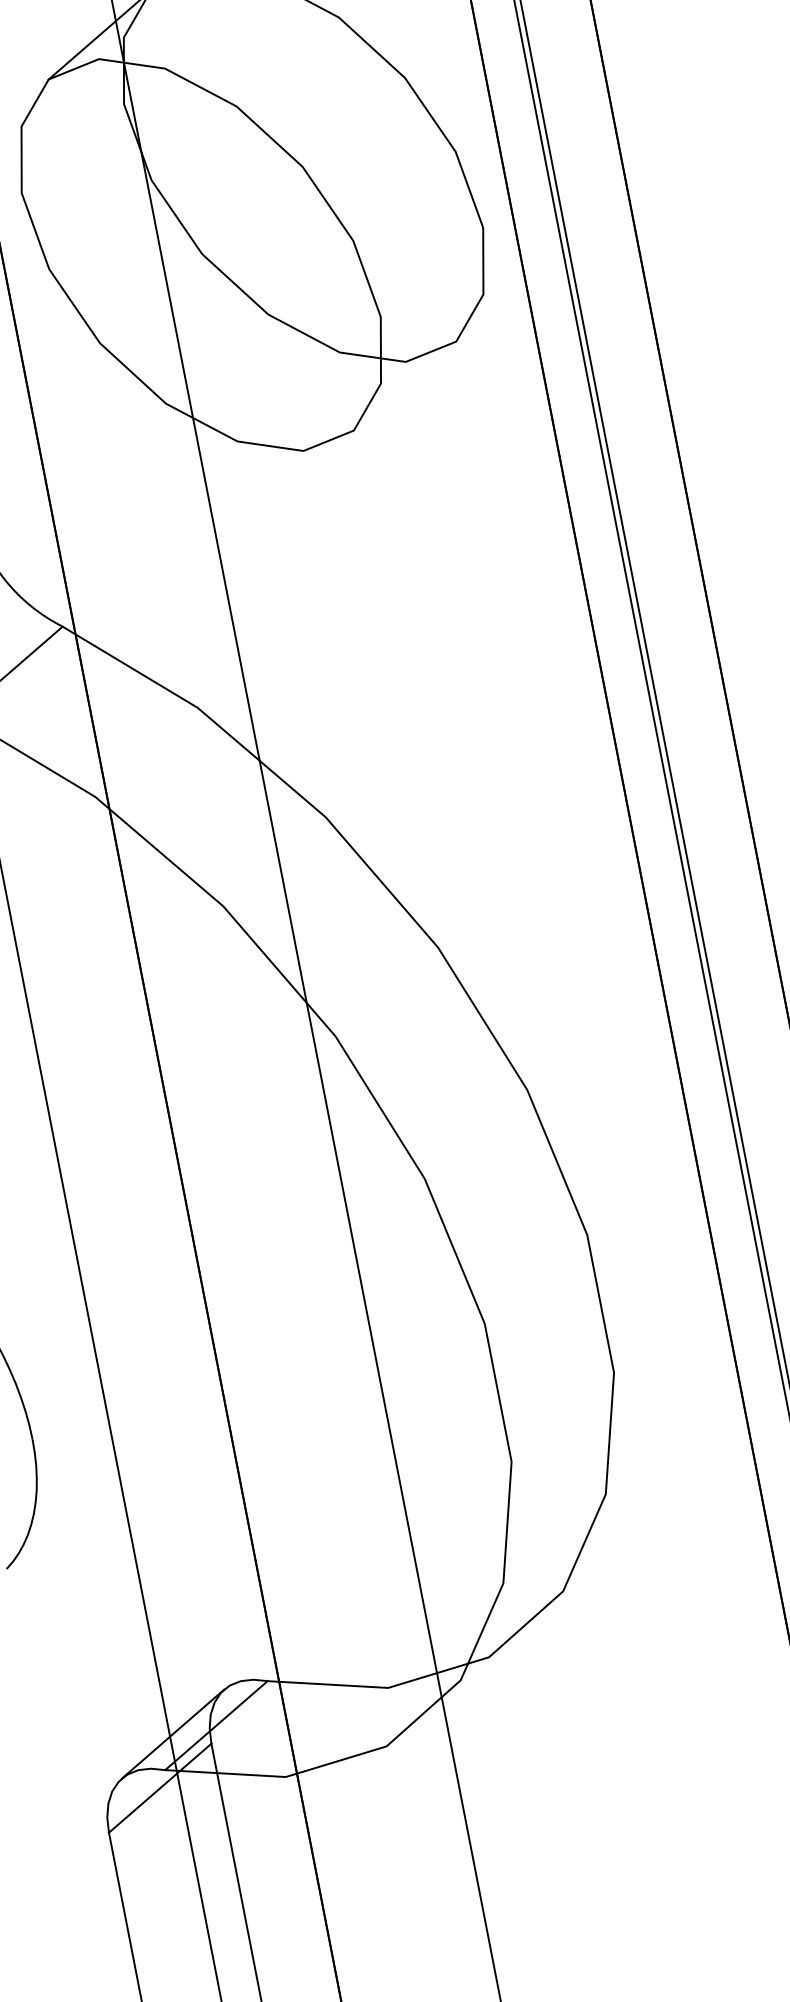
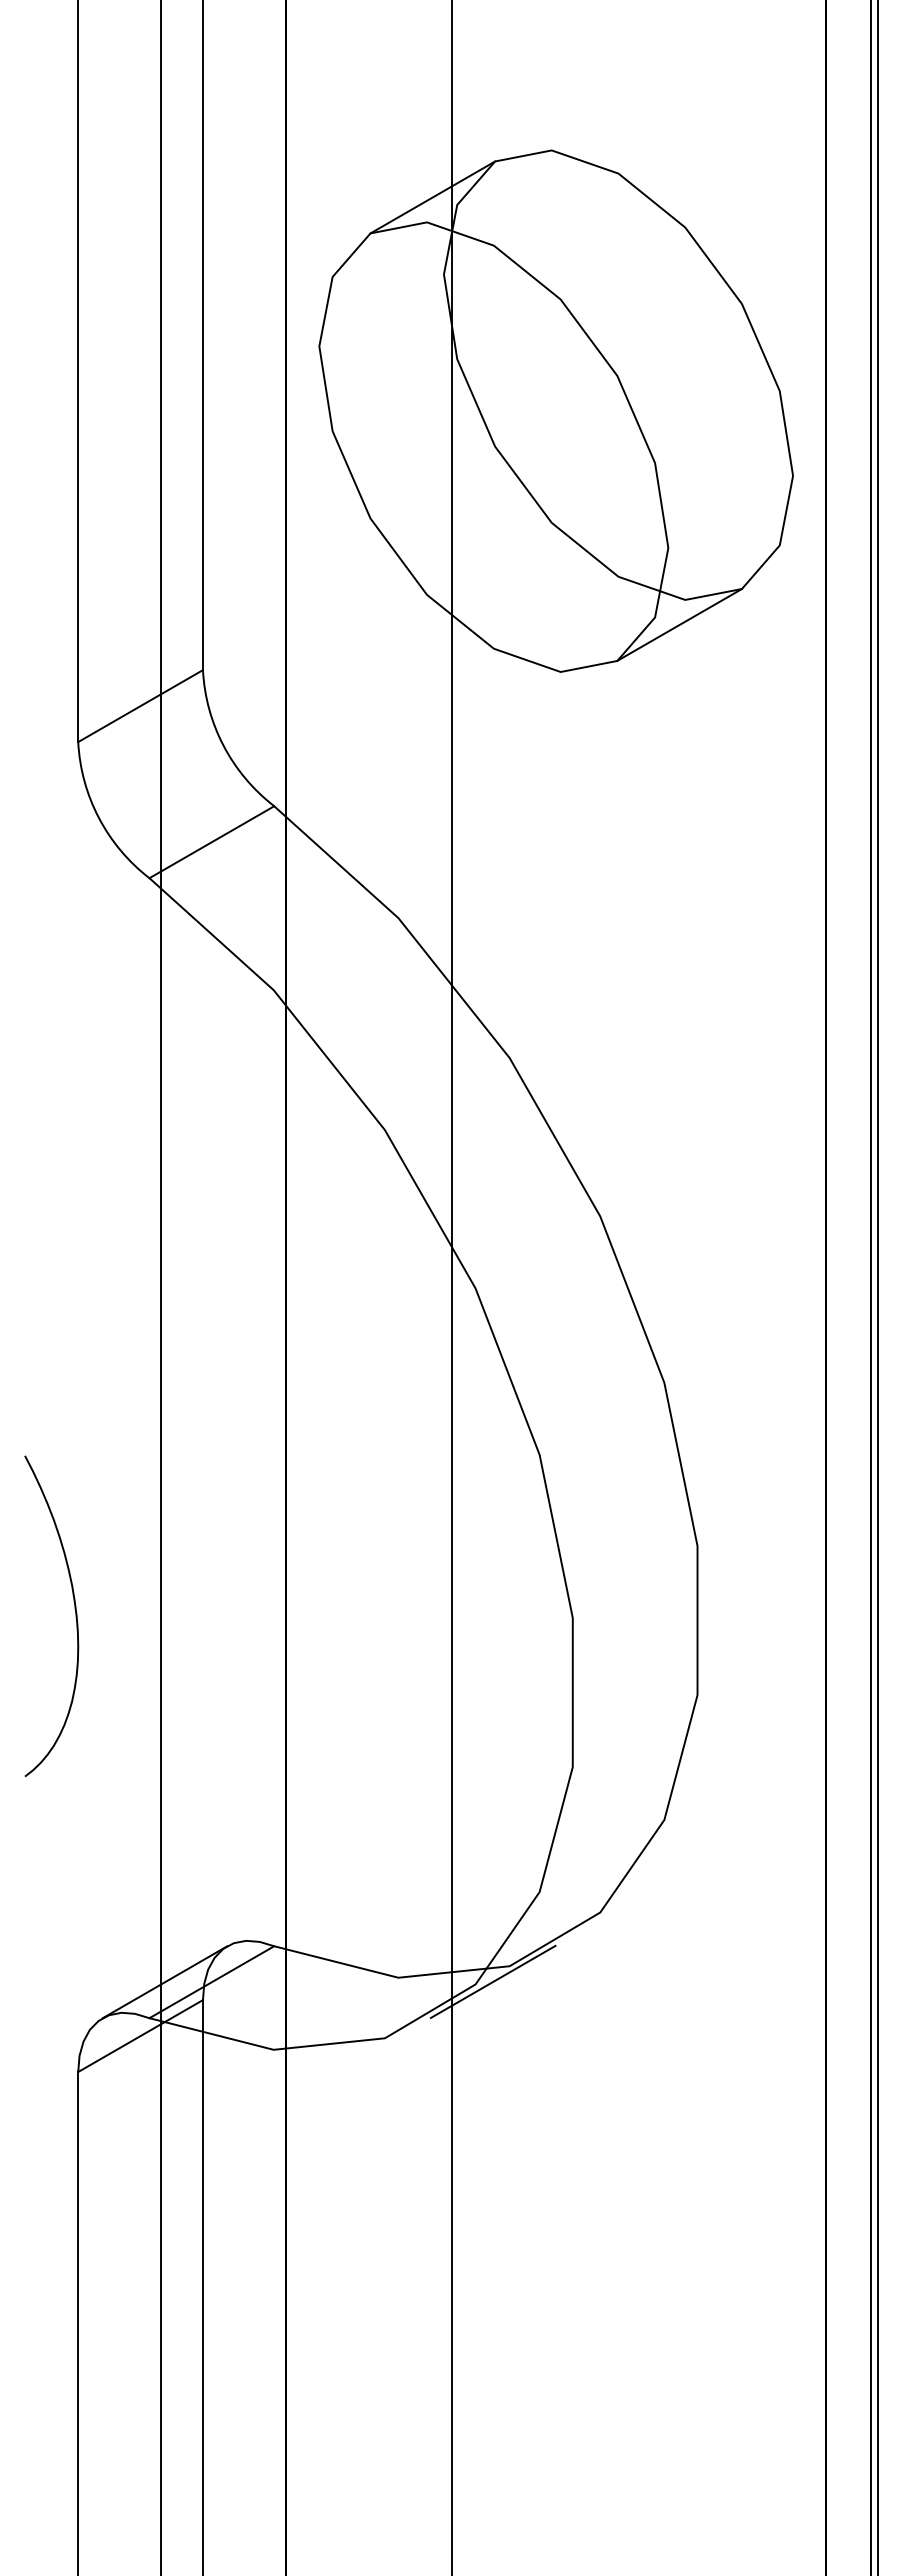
line: (404, 385) -> (679, 624), added
line: (475, 1674) -> (492, 1981), added

